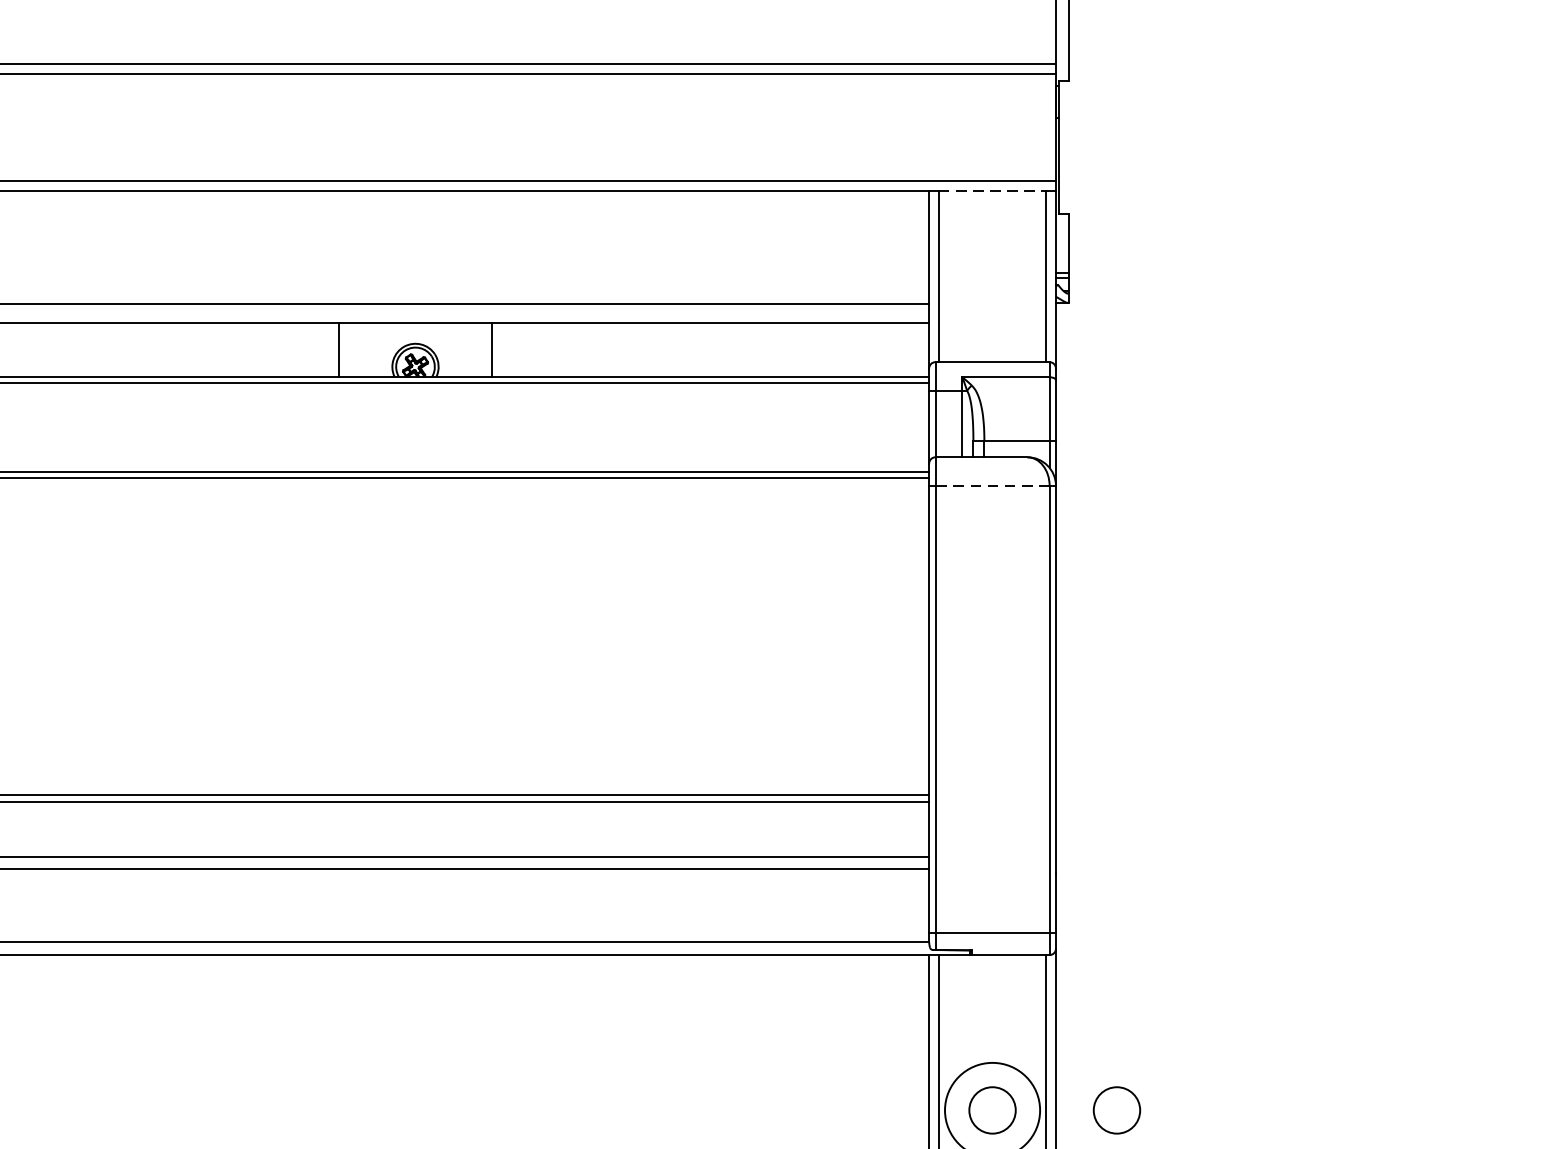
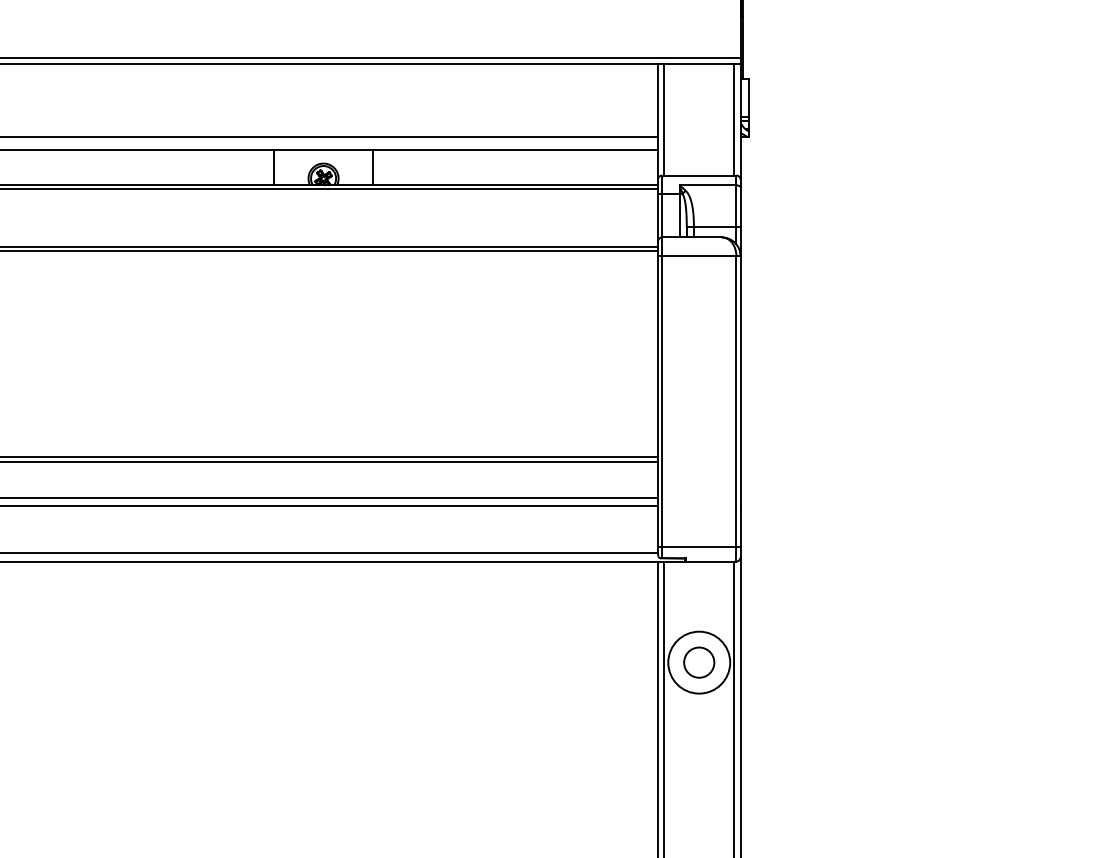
line: (992, 191) -> (699, 64), dashed -> solid
line: (991, 486) -> (698, 256), dashed -> solid
circle: (1117, 1110) -> (780, 662), removed

